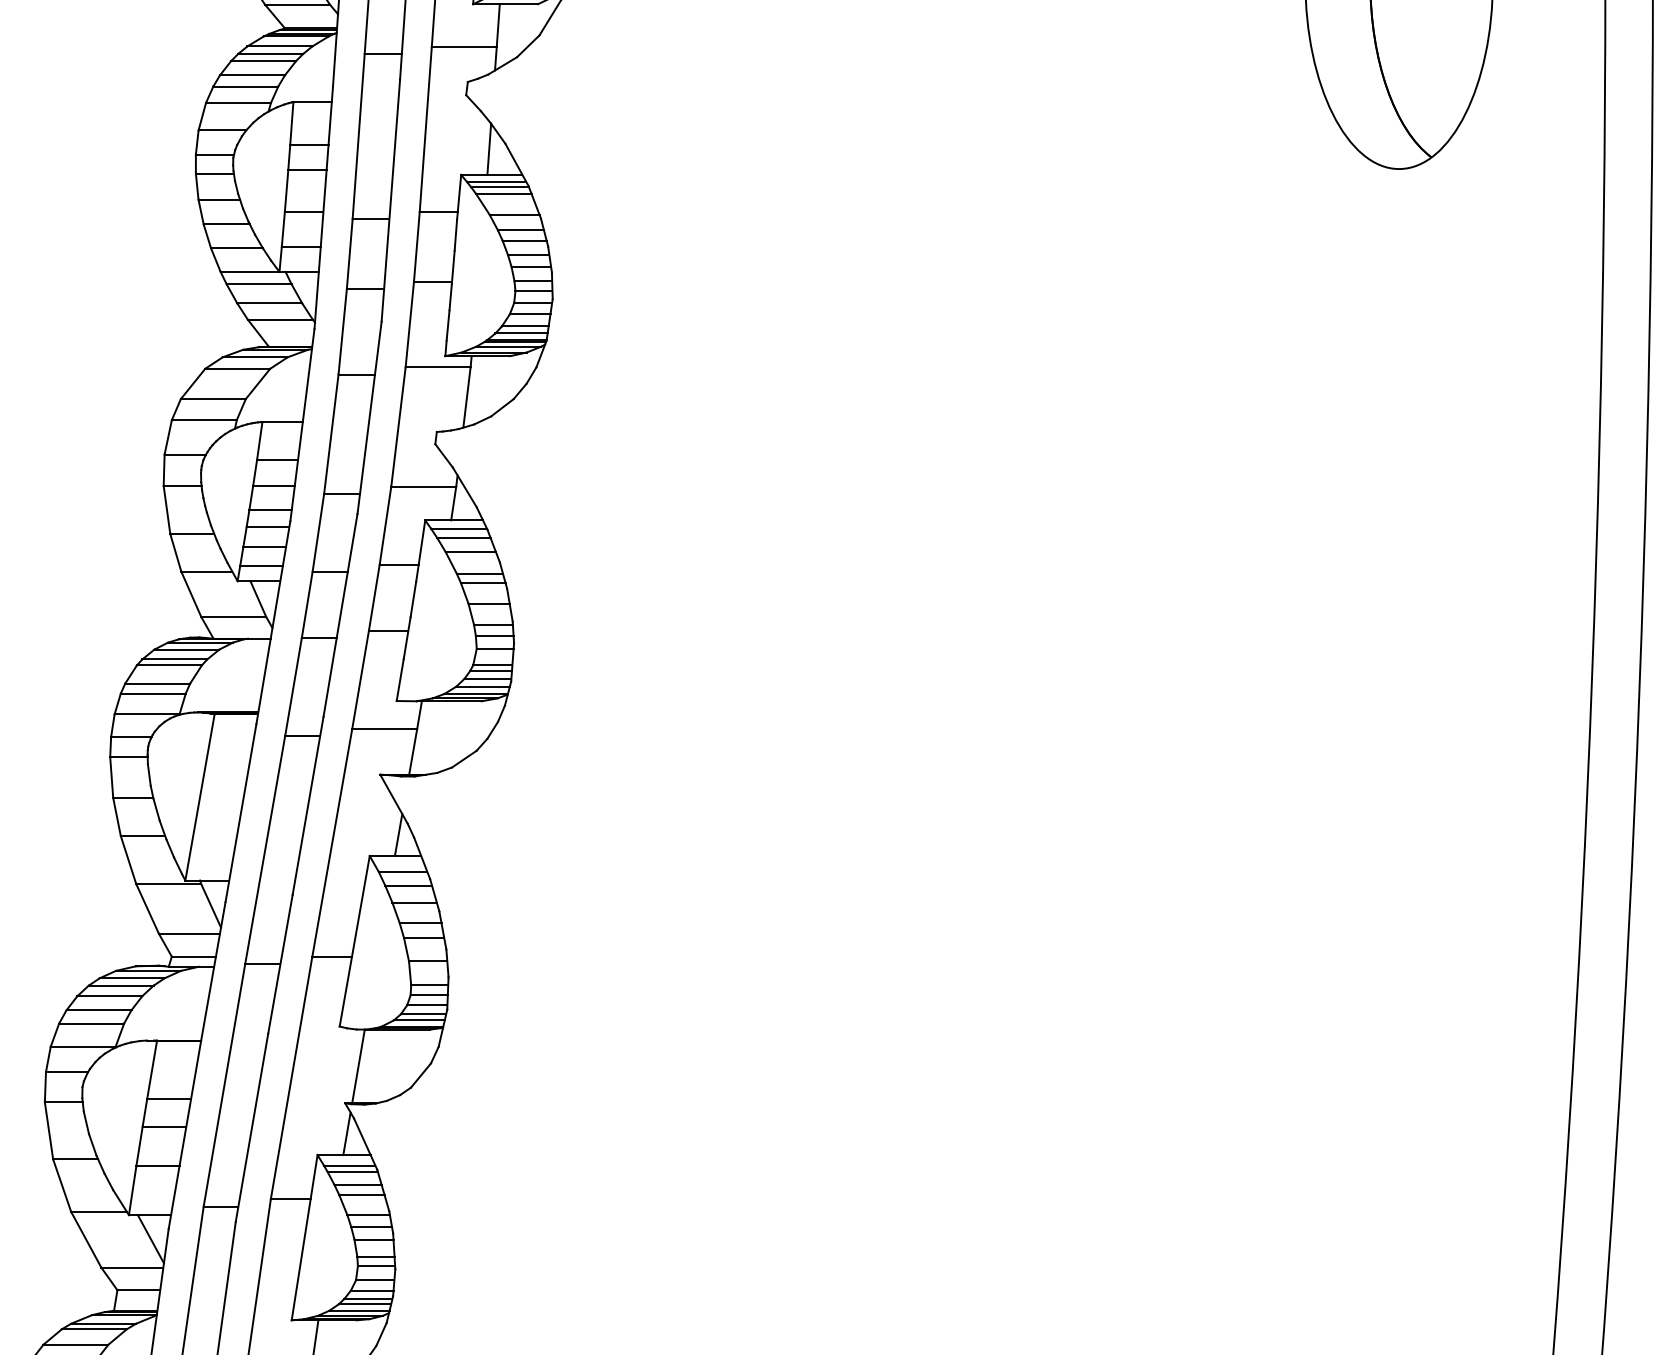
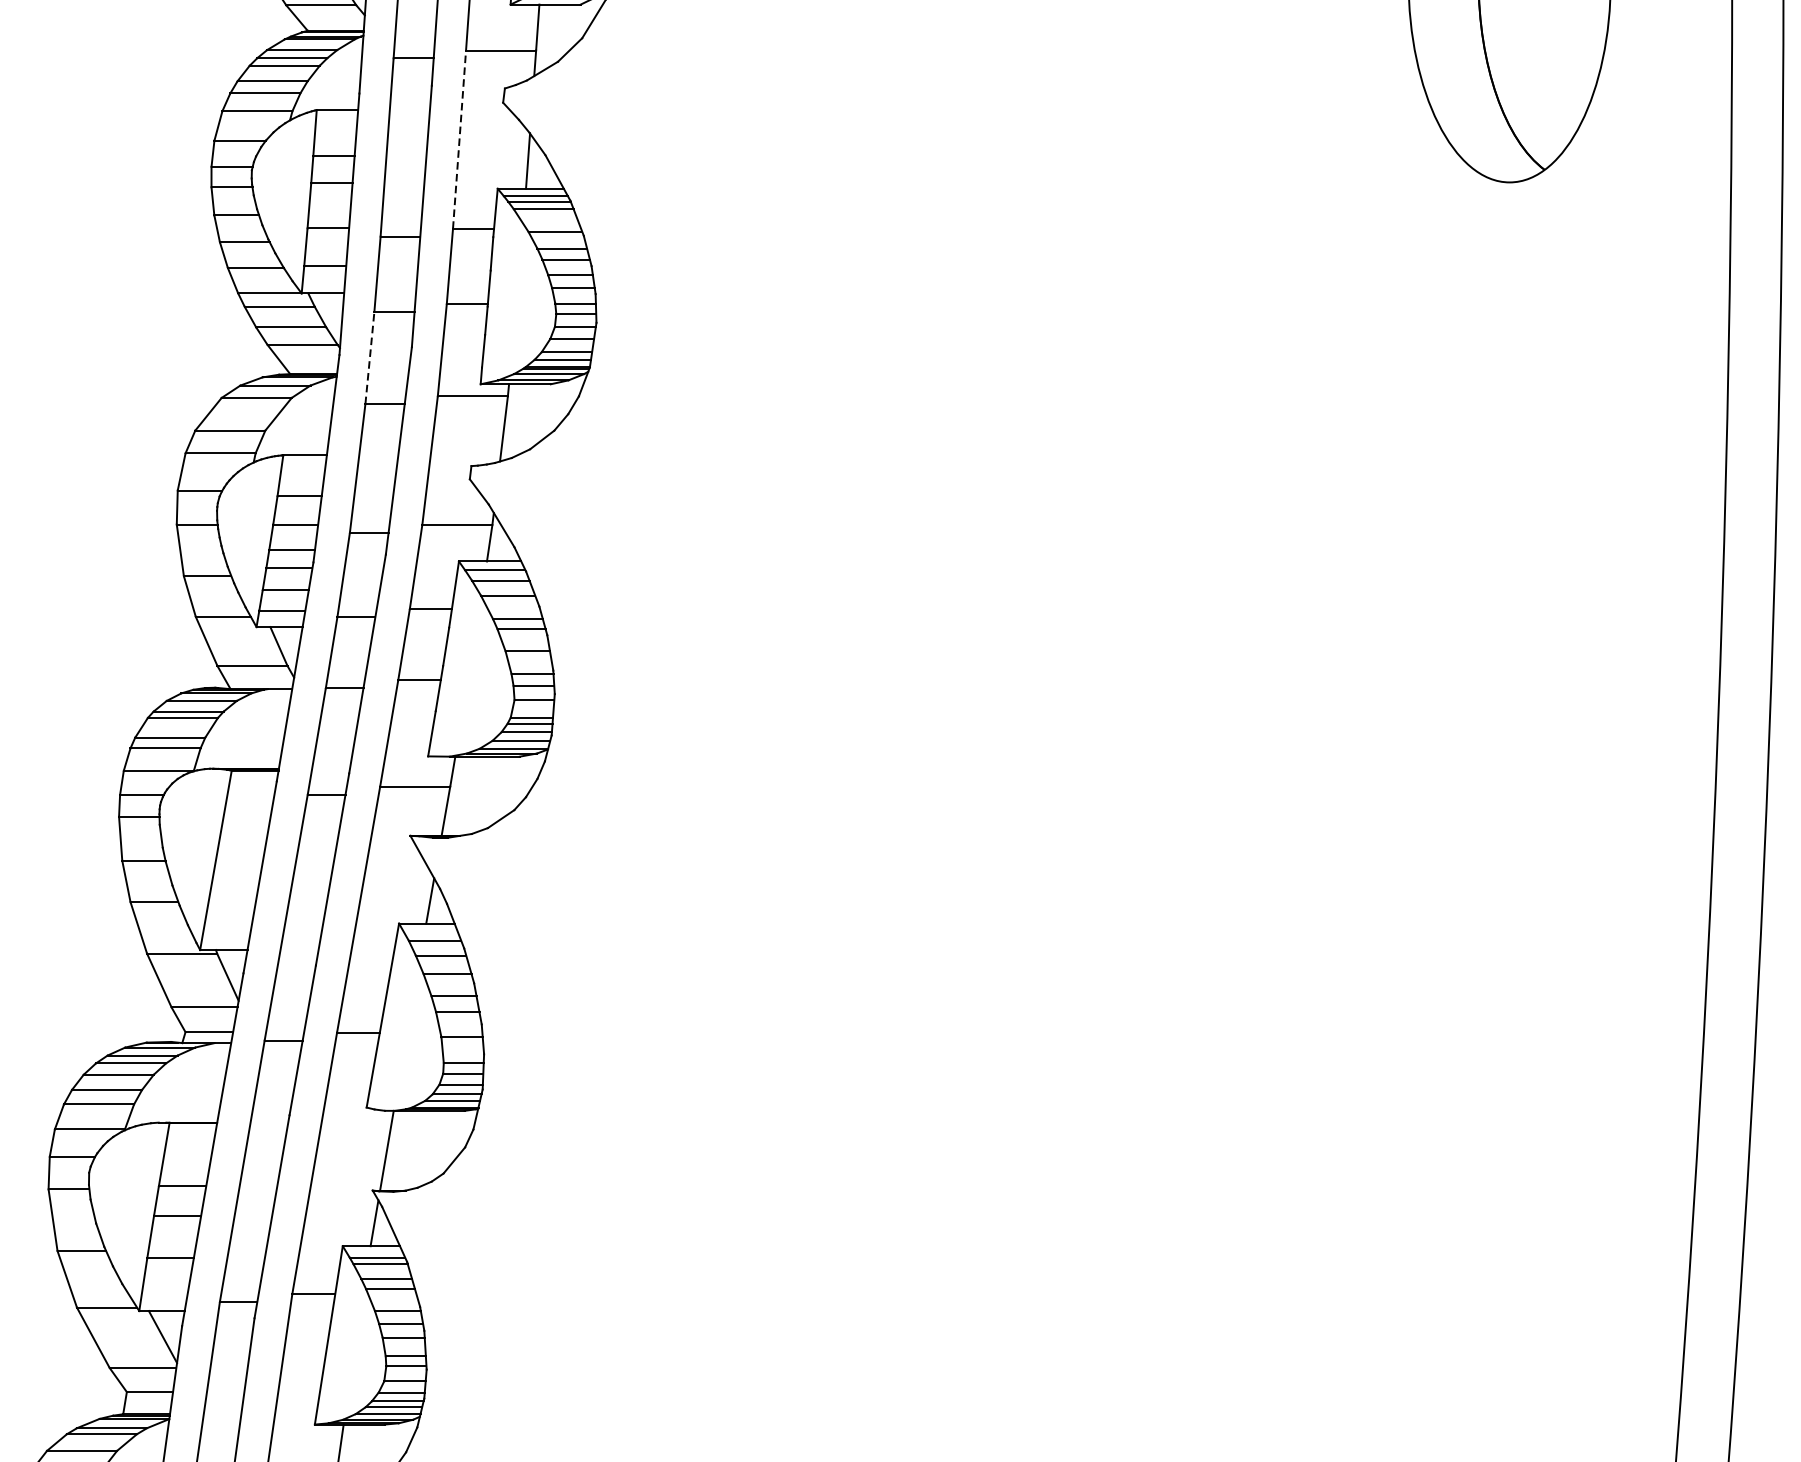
line: (425, 129) -> (459, 139), solid -> dashed
line: (342, 331) -> (369, 357), solid -> dashed

